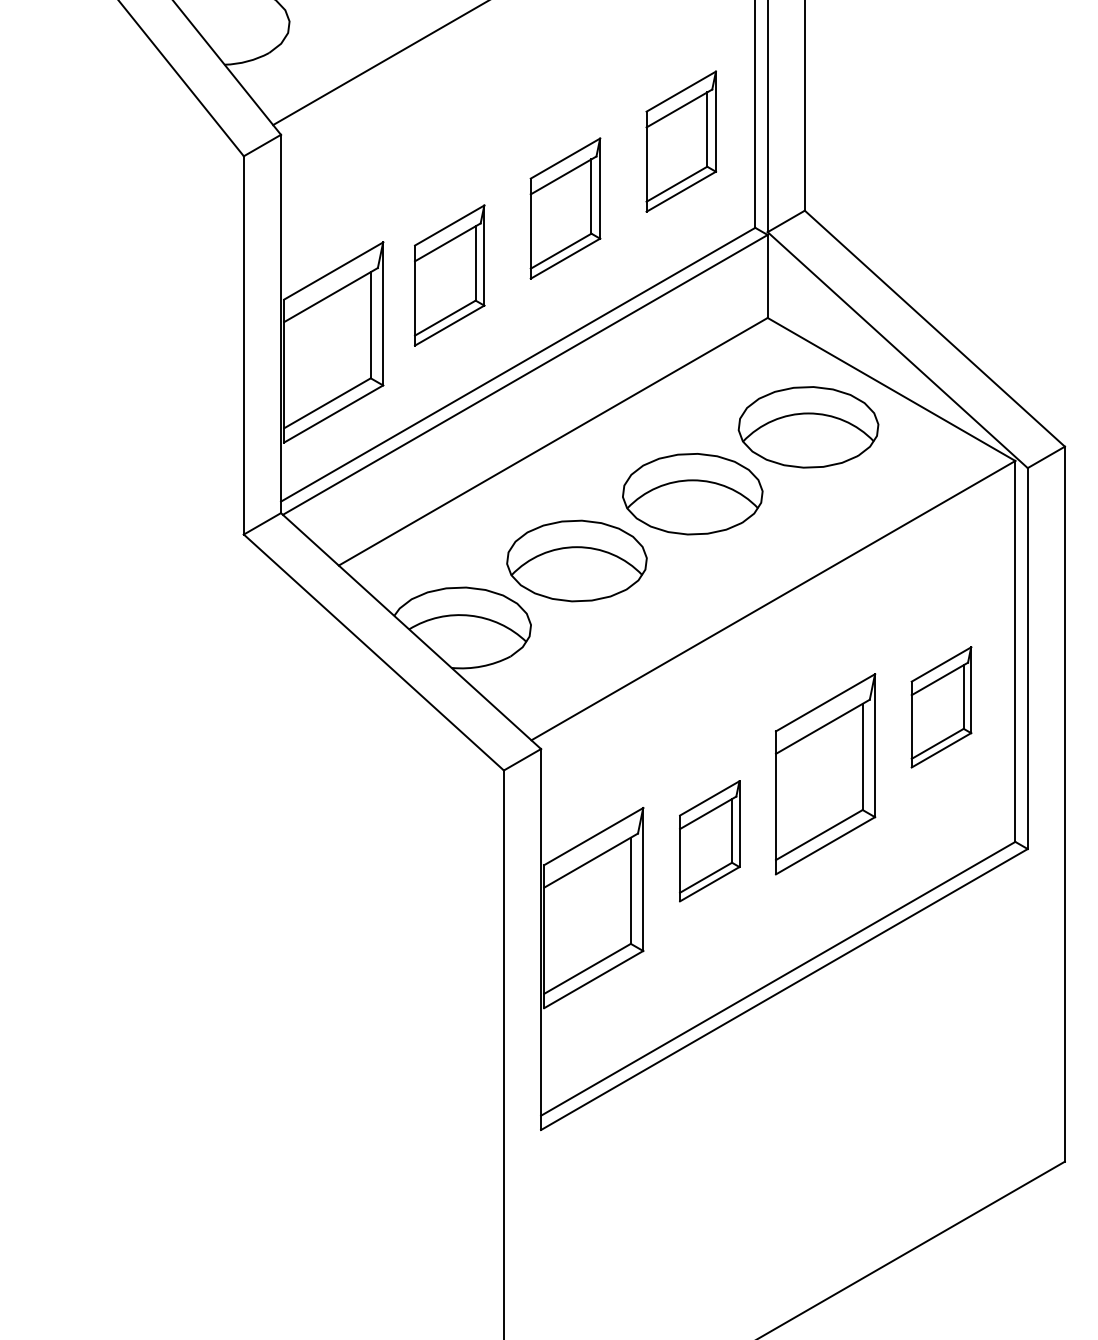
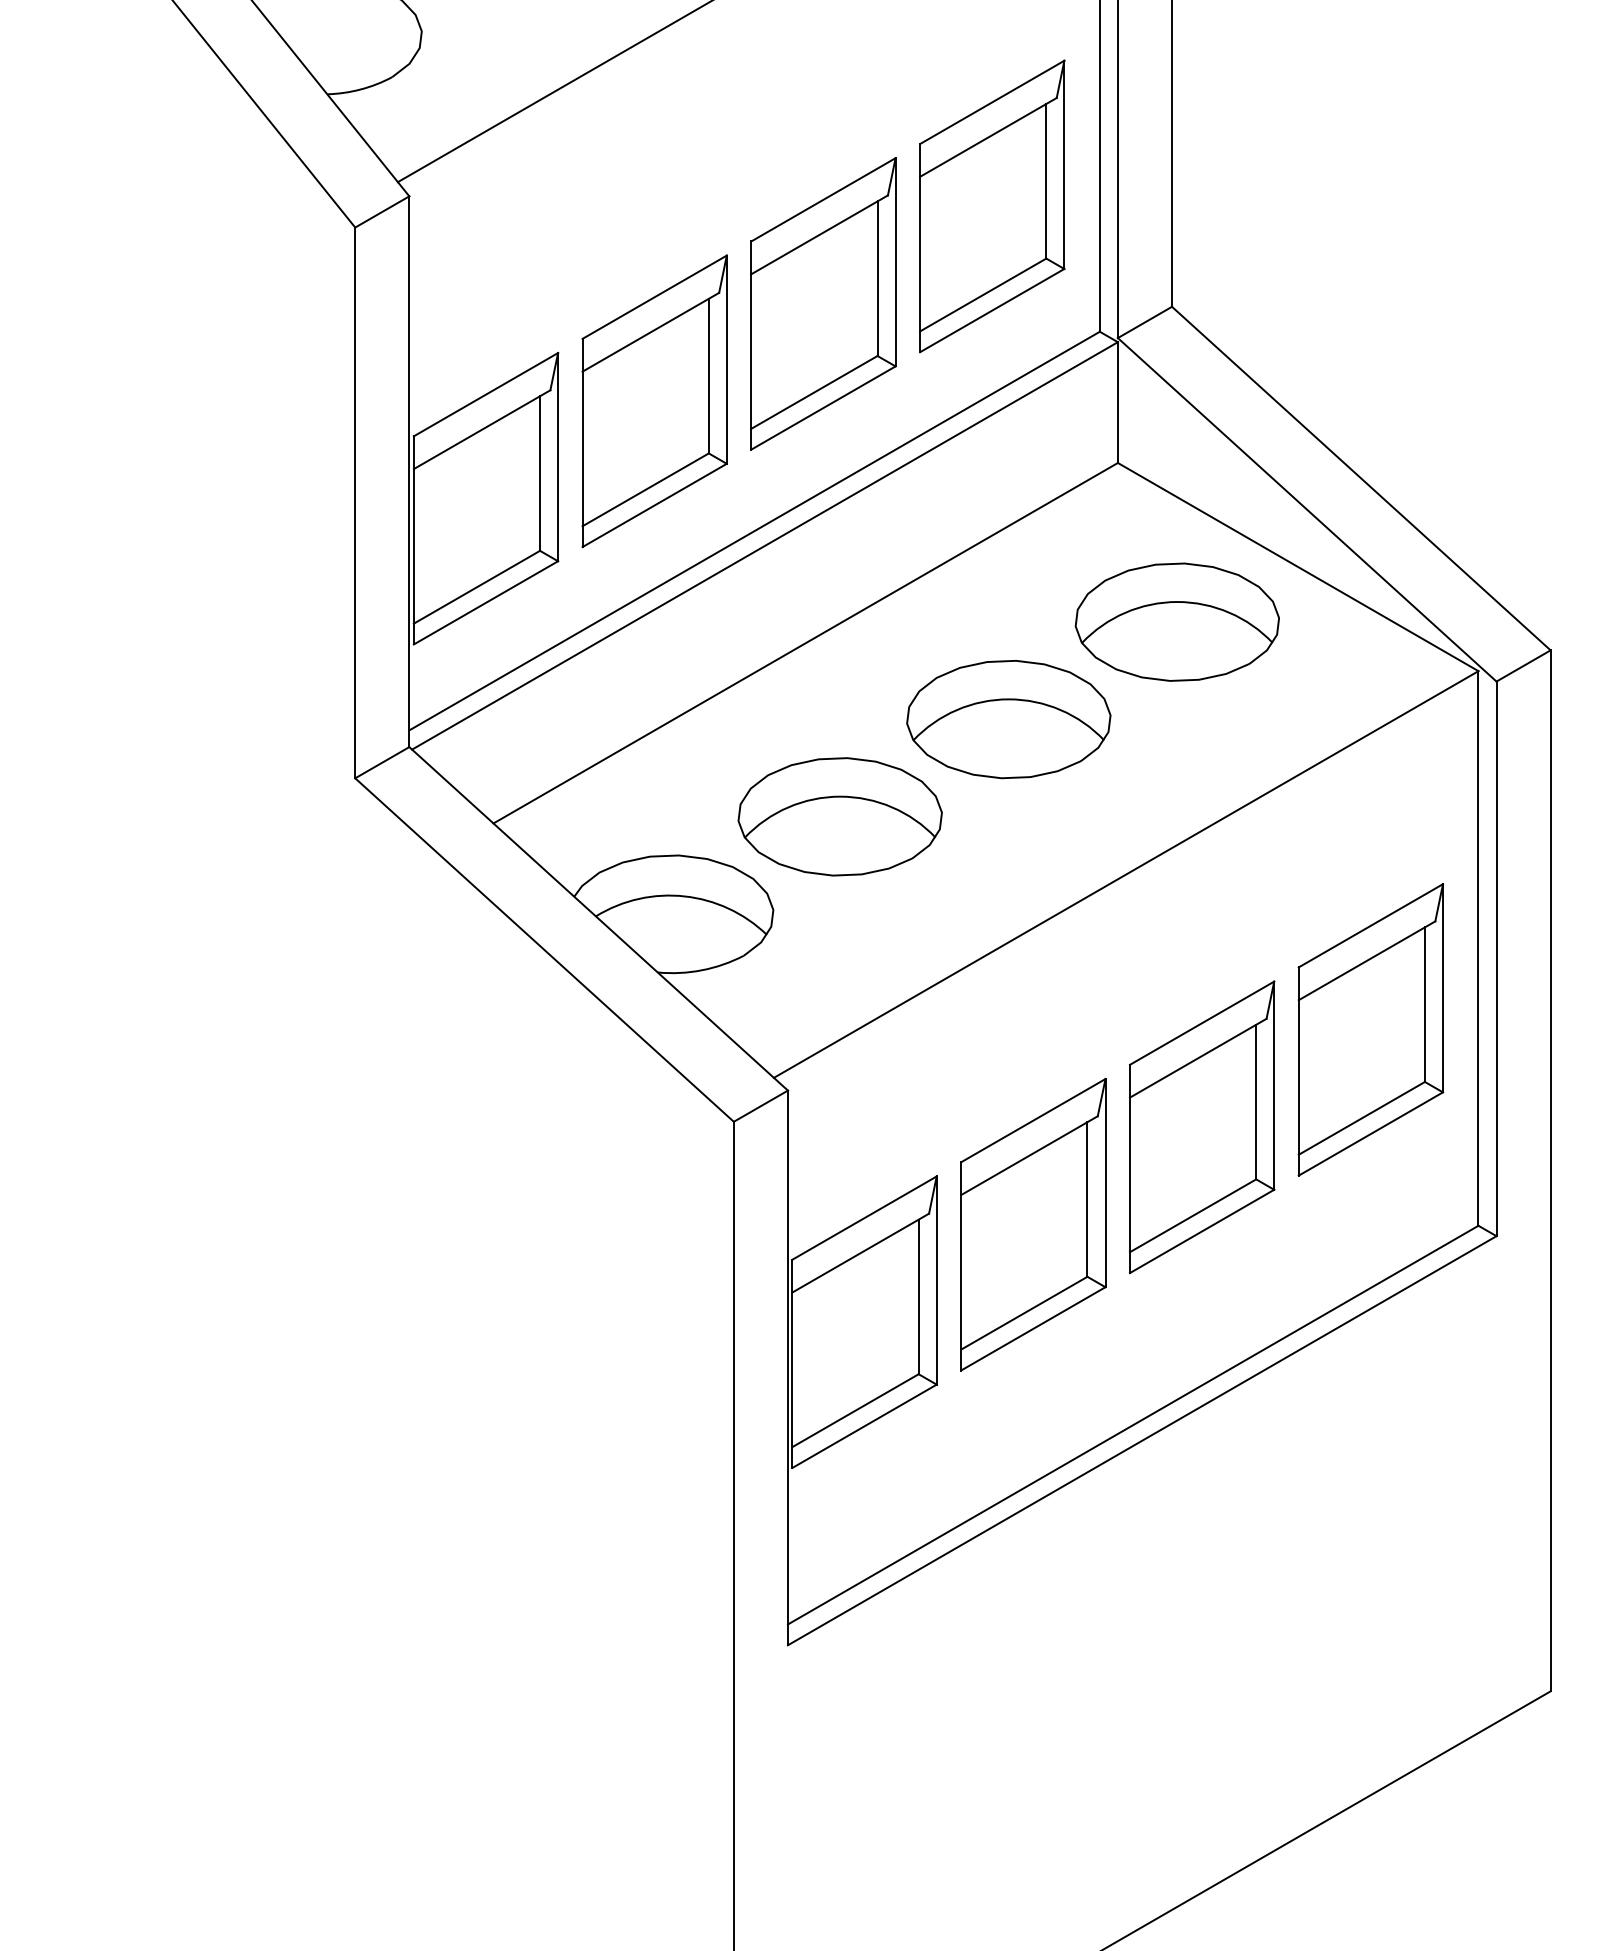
part: (680, 141) -> (990, 206), size x1.43
part: (565, 208) -> (823, 303), size x1.43
part: (449, 275) -> (654, 401), size x1.43
part: (941, 707) -> (1370, 1030), size x1.67
part: (709, 841) -> (1033, 1225), size x1.67

